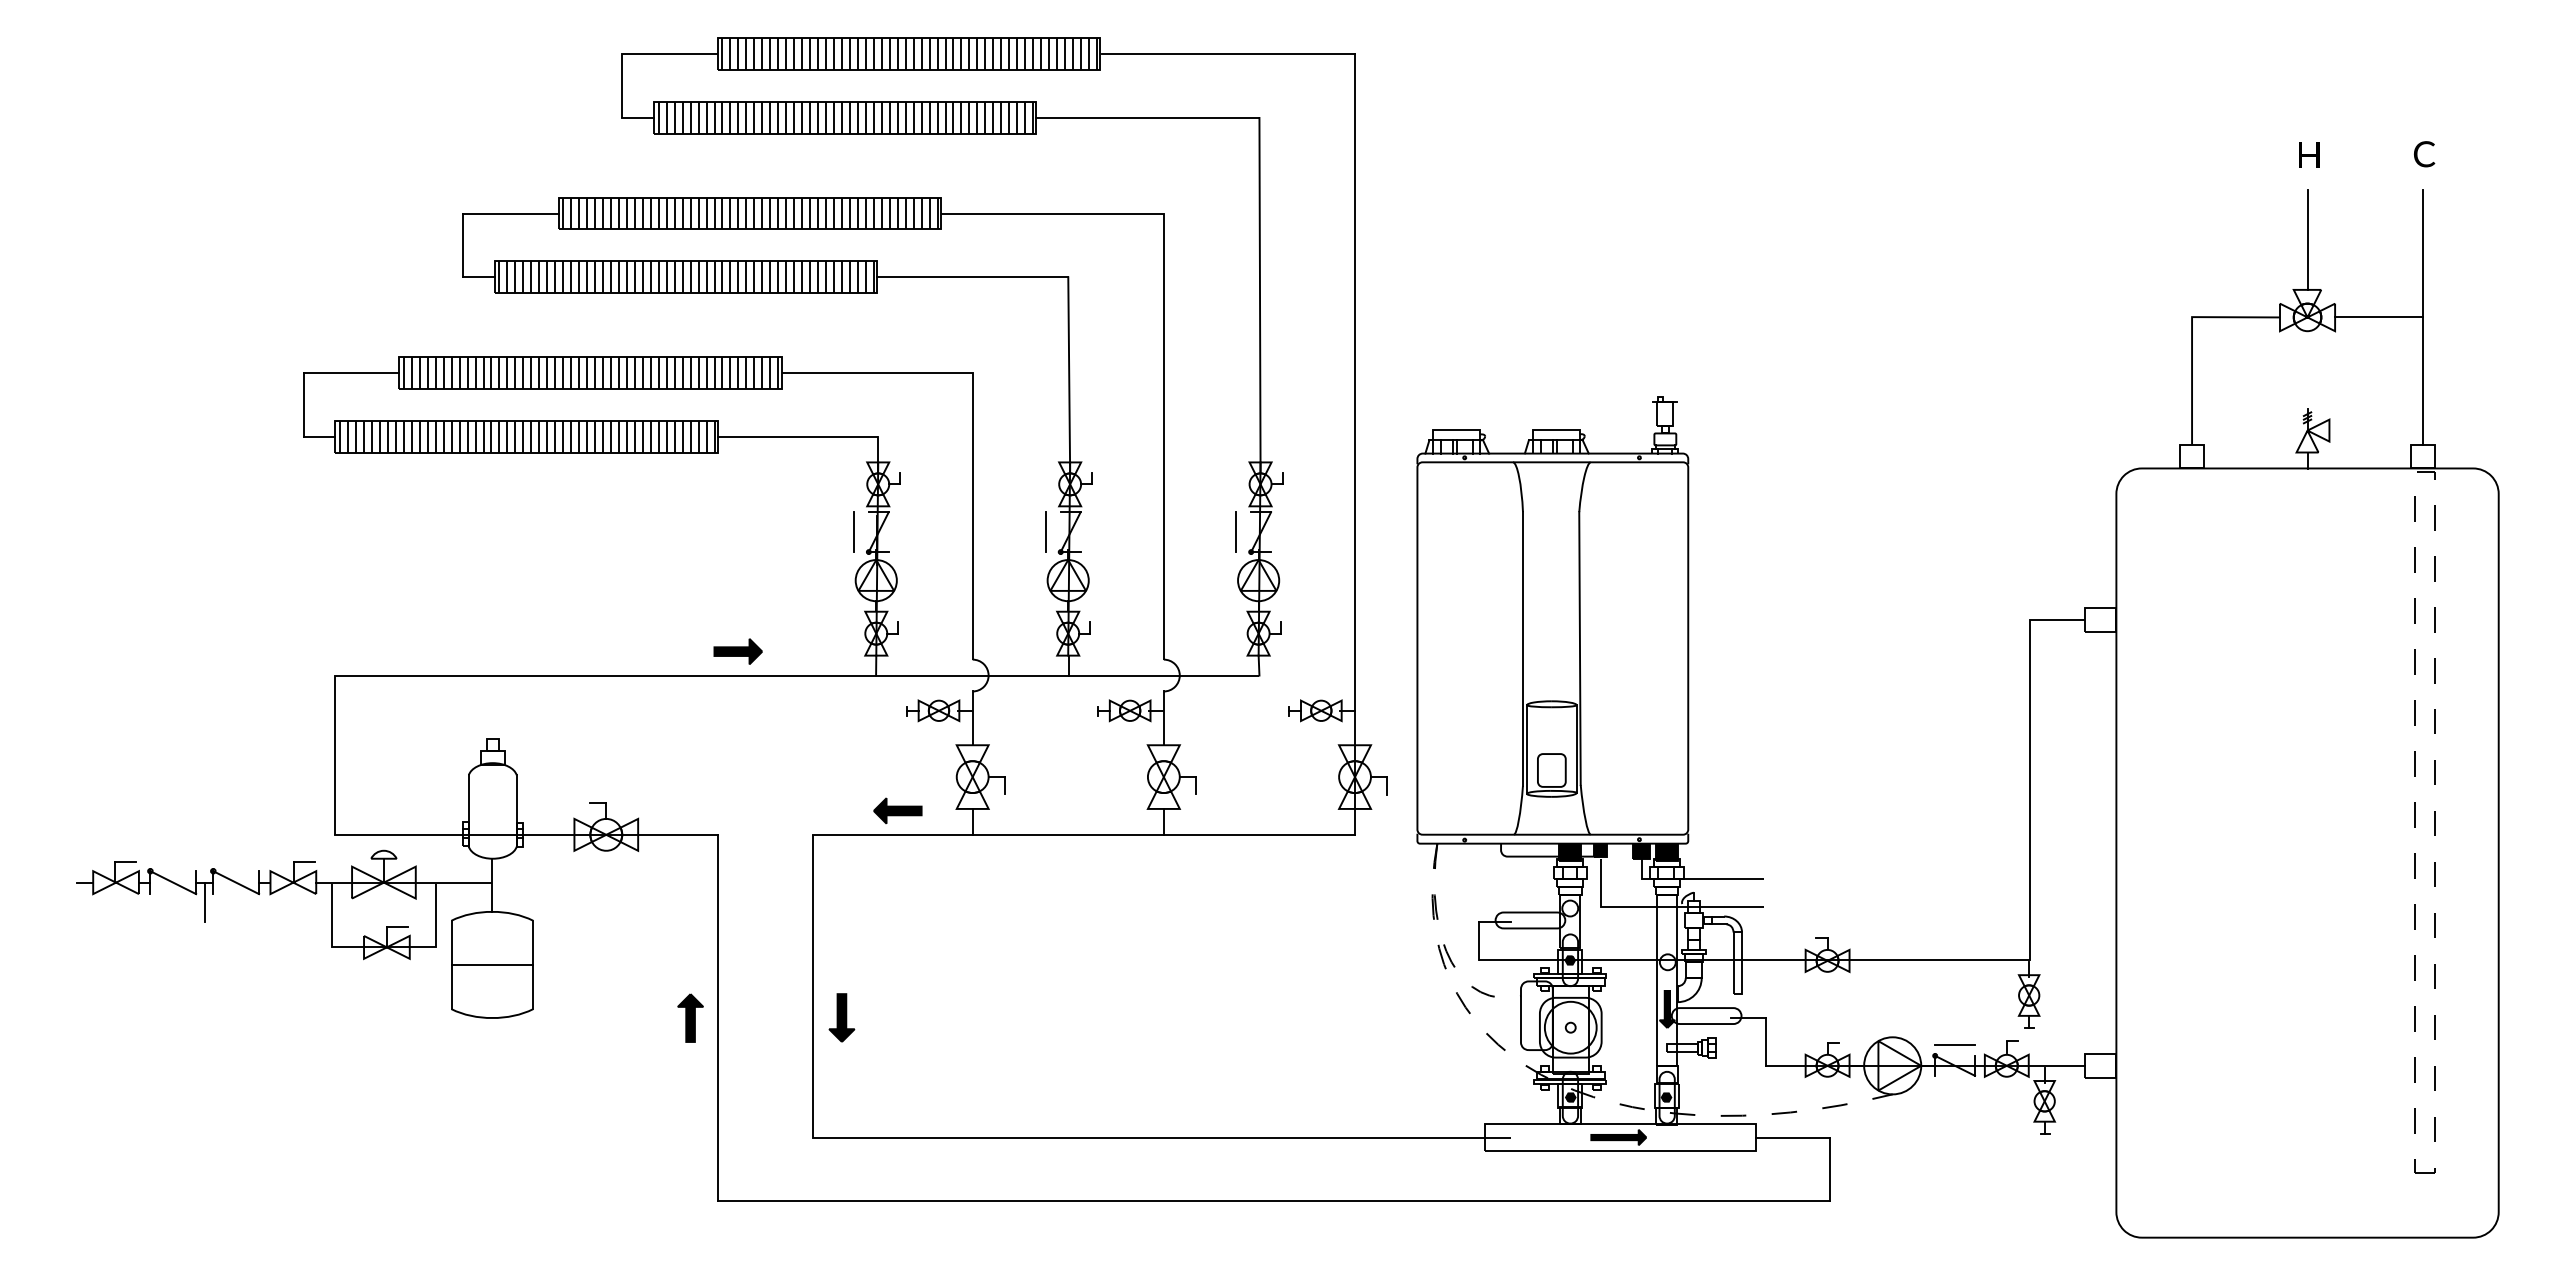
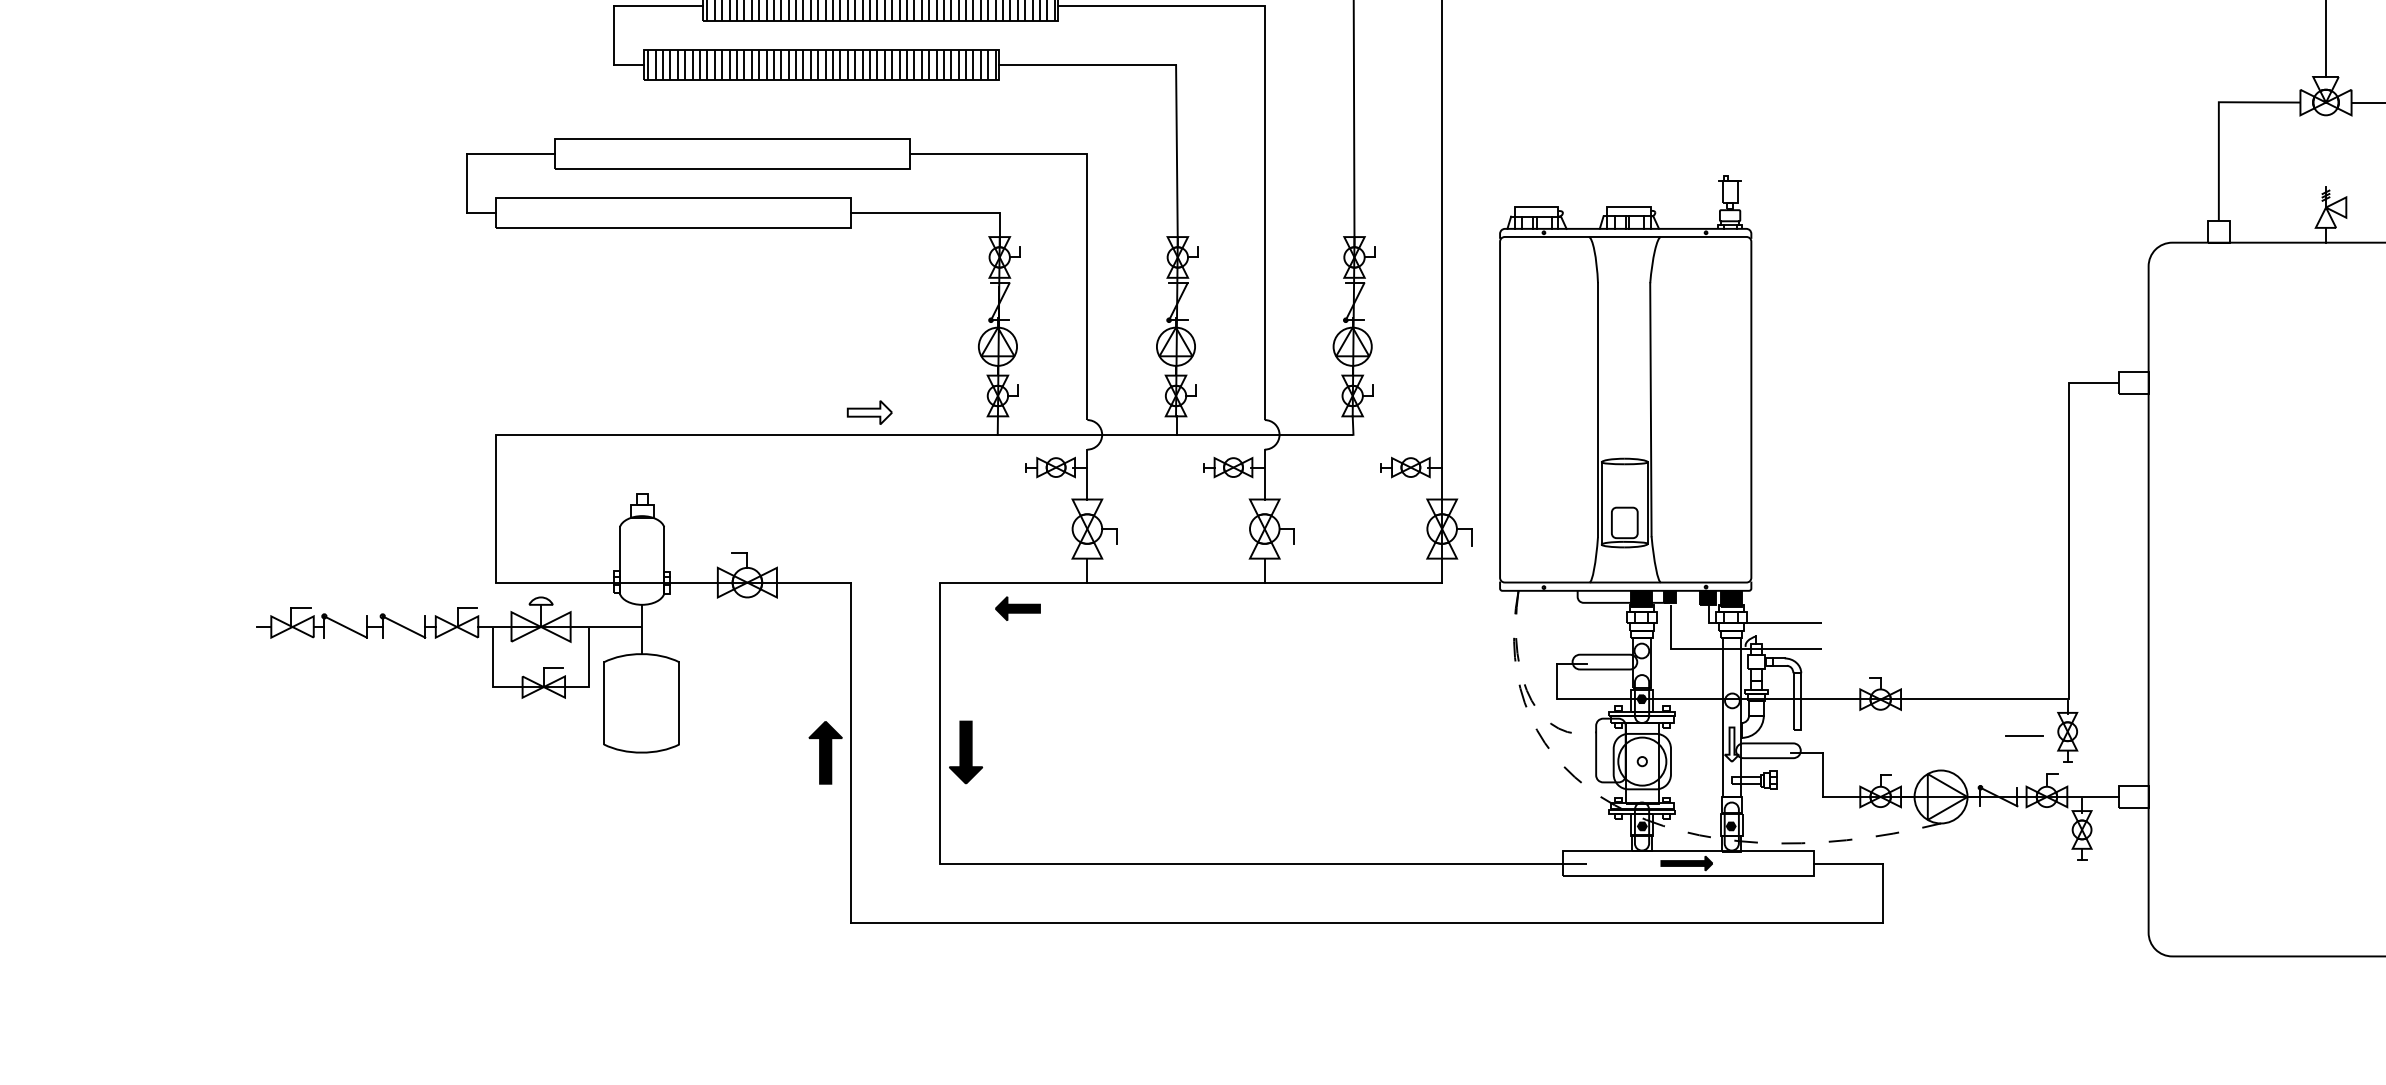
hatch: (590, 372) -> (732, 153), removed
hatch: (527, 436) -> (674, 213), removed
line: (853, 532) -> (976, 302), removed
line: (1045, 532) -> (1154, 302), removed
line: (1236, 532) -> (1332, 302), removed
fill: (738, 651) -> (870, 412), removed
part: (897, 810) -> (1017, 608), moved
line: (204, 902) -> (374, 645), removed
line: (492, 964) -> (641, 702), removed
fill: (1667, 1009) -> (1732, 744), removed
part: (690, 1017) -> (825, 752), size x1.4
part: (841, 1017) -> (965, 752), size x1.4
line: (1954, 1044) -> (2024, 735), moved

